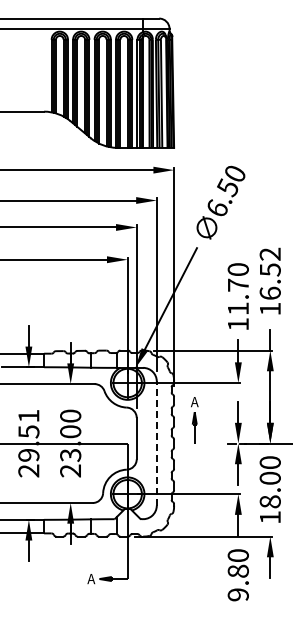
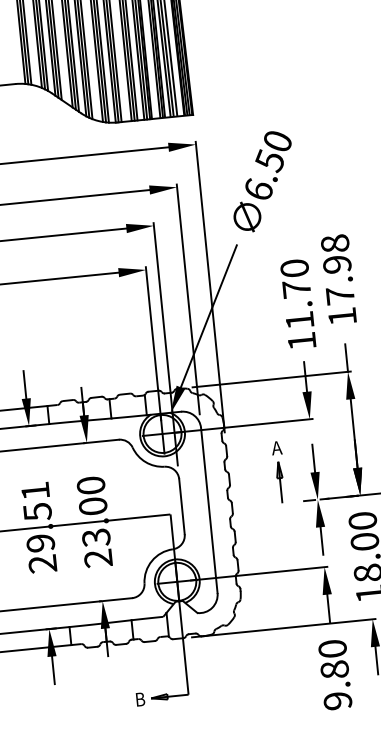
text: (269, 273) -> (336, 269), 16.52 -> 17.98
part: (194, 420) -> (279, 472), moved
line: (156, 443) -> (208, 510), dashed -> solid
text: (91, 579) -> (140, 700), A -> B

